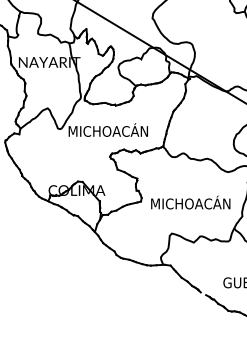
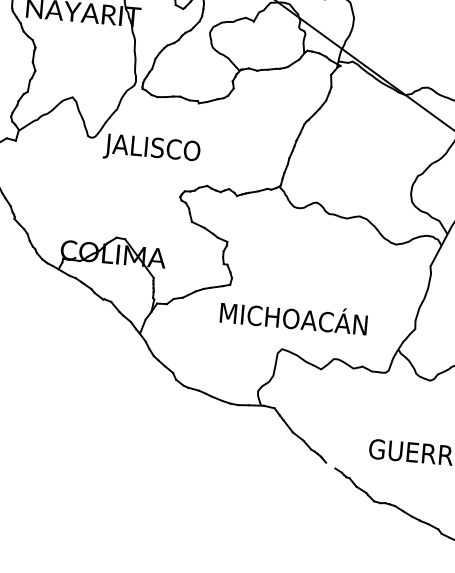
text: (106, 131) -> (177, 149), MICHOACÁN -> JALISCO
text: (190, 202) -> (293, 316), moved

